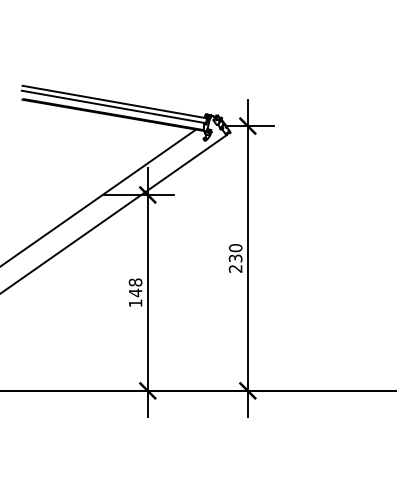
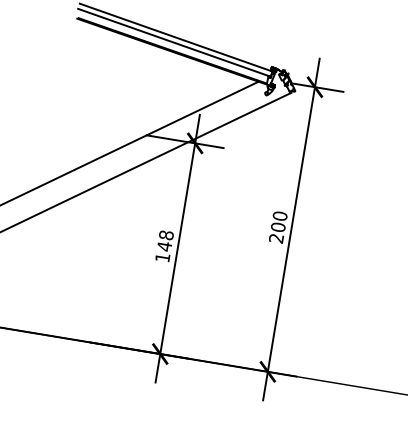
text: (235, 258) -> (278, 227), 230 -> 200

